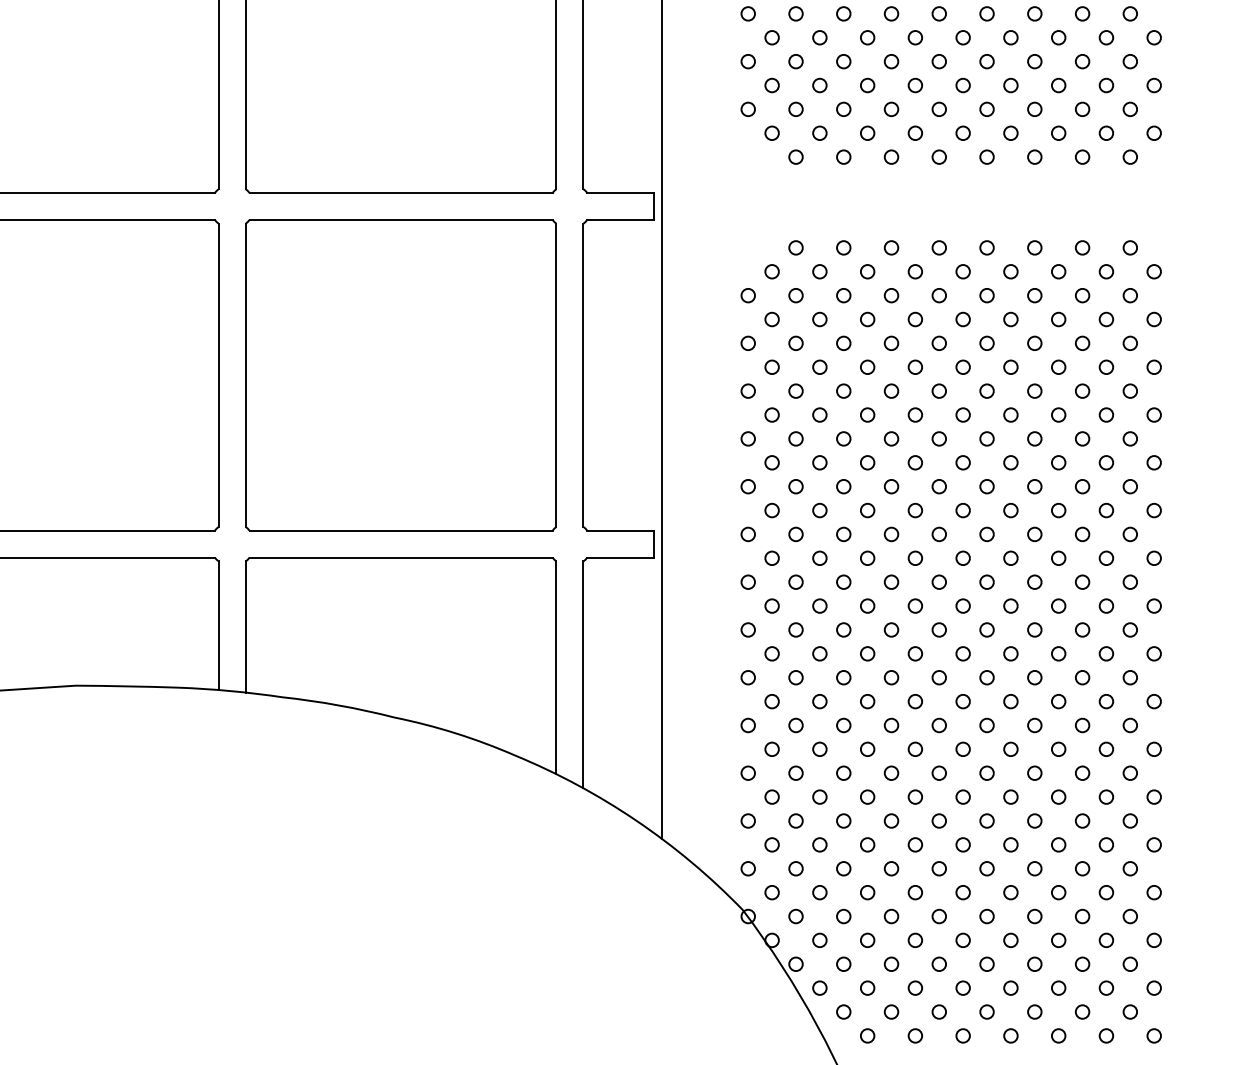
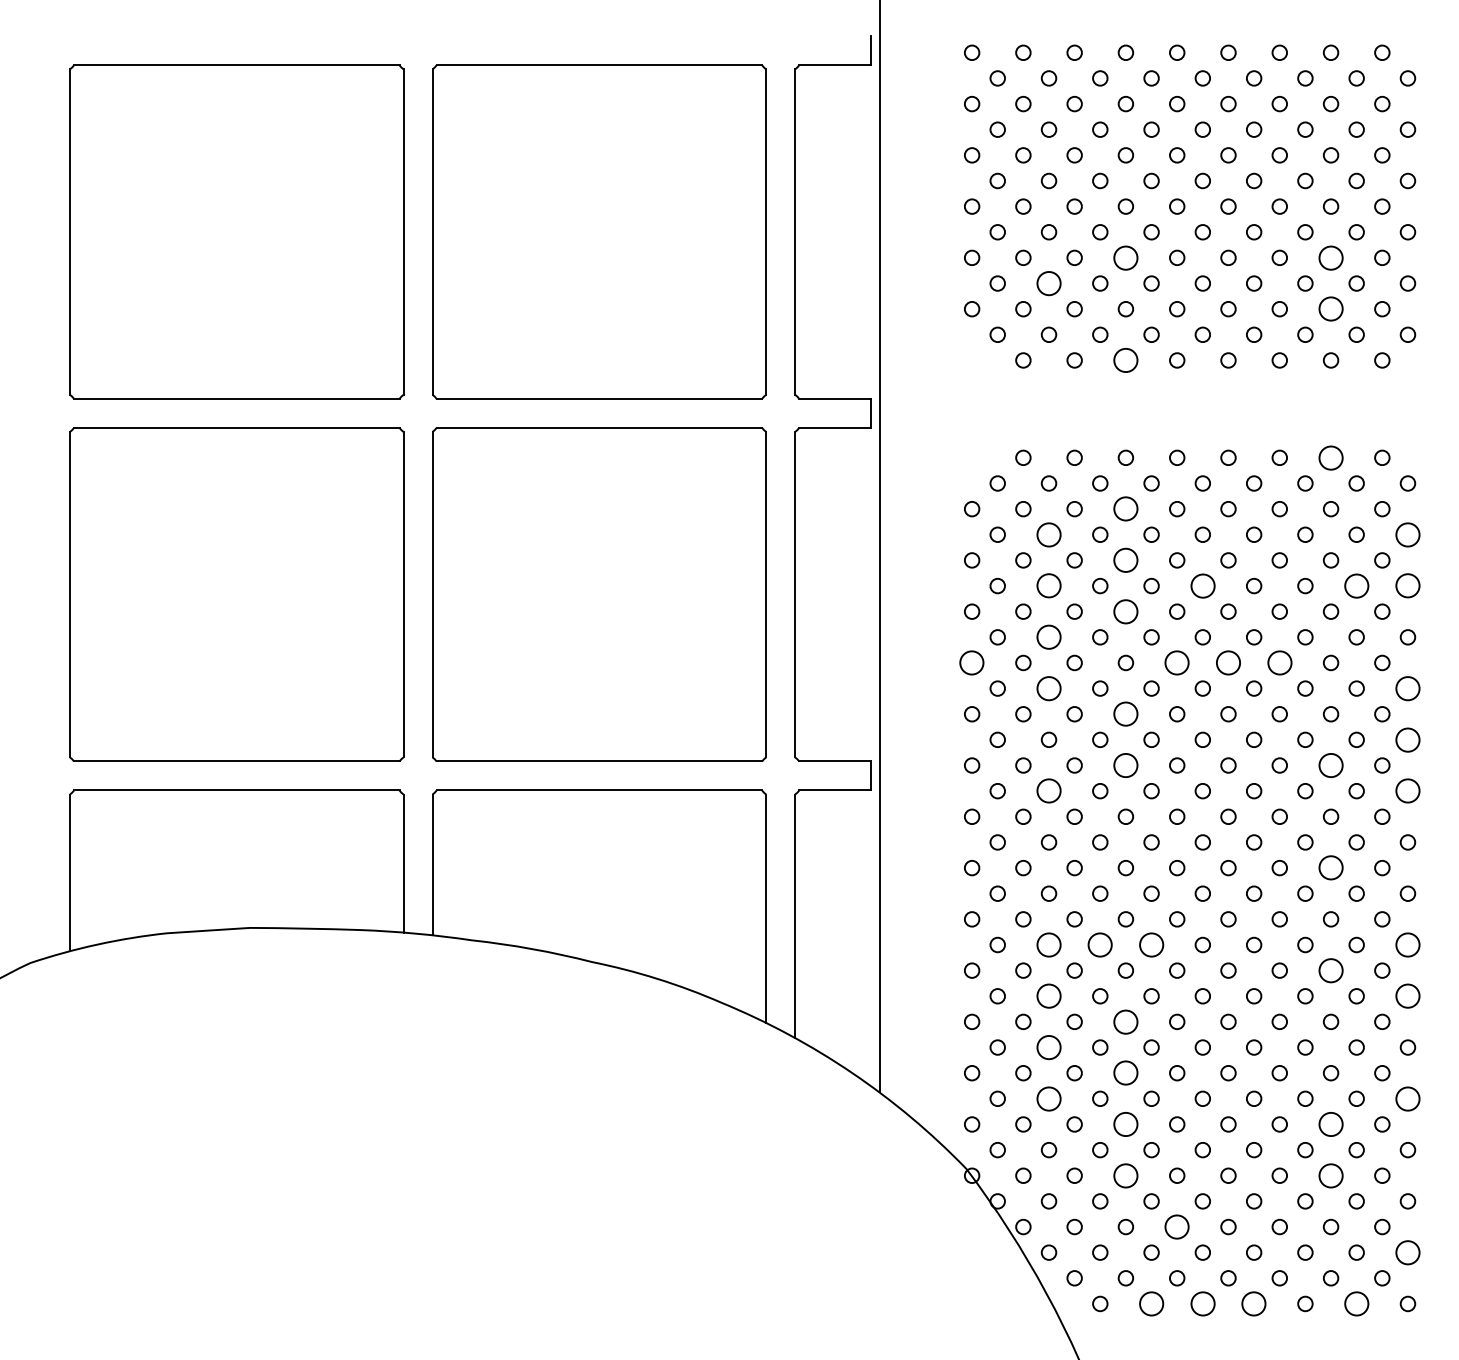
circle: (891, 61) -> (1125, 257), size x1.6
circle: (1082, 61) -> (1330, 257), size x1.6
circle: (819, 85) -> (1048, 283), size x1.6
circle: (1082, 109) -> (1330, 309), size x1.6
circle: (891, 157) -> (1125, 360), size x1.6
circle: (1082, 247) -> (1330, 457), size x1.6
circle: (891, 295) -> (1125, 509), size x1.6
circle: (819, 319) -> (1048, 534), size x1.6
circle: (1153, 319) -> (1407, 534), size x1.6
circle: (891, 343) -> (1125, 560), size x1.6
circle: (962, 366) -> (1202, 585), size x1.6
circle: (1106, 366) -> (1356, 585), size x1.6
circle: (819, 367) -> (1048, 586), size x1.6
circle: (1153, 367) -> (1407, 586), size x1.6
circle: (891, 390) -> (1125, 611), size x1.6
circle: (819, 415) -> (1048, 637), size x1.6
circle: (748, 438) -> (972, 662), size x1.6
circle: (939, 438) -> (1177, 662), size x1.6
circle: (987, 438) -> (1228, 662), size x1.6
circle: (1034, 438) -> (1279, 662), size x1.6
circle: (819, 462) -> (1048, 688), size x1.6
circle: (1153, 462) -> (1407, 688), size x1.6
circle: (891, 486) -> (1125, 714), size x1.6
circle: (1153, 510) -> (1407, 739), size x1.6
circle: (891, 534) -> (1125, 765), size x1.6
circle: (1082, 534) -> (1330, 765), size x1.6
circle: (819, 558) -> (1048, 791), size x1.6
circle: (1153, 558) -> (1407, 791), size x1.6
circle: (1082, 630) -> (1330, 868), size x1.6
circle: (819, 701) -> (1048, 944), size x1.6
circle: (867, 701) -> (1100, 944), size x1.6
circle: (915, 701) -> (1151, 944), size x1.6
circle: (1153, 701) -> (1407, 944), size x1.6
circle: (1082, 725) -> (1330, 970), size x1.6
circle: (819, 749) -> (1048, 996), size x1.6
circle: (1153, 749) -> (1407, 996), size x1.6
circle: (891, 772) -> (1125, 1021), size x1.6
circle: (819, 797) -> (1048, 1047), size x1.6
circle: (891, 821) -> (1125, 1073), size x1.6
circle: (819, 844) -> (1048, 1098), size x1.6
circle: (1153, 844) -> (1407, 1098), size x1.6
circle: (891, 868) -> (1125, 1124), size x1.6
circle: (1082, 868) -> (1330, 1124), size x1.6
circle: (891, 916) -> (1125, 1175), size x1.6
circle: (1082, 916) -> (1330, 1175), size x1.6
circle: (939, 963) -> (1177, 1226), size x1.6
circle: (1153, 988) -> (1407, 1252), size x1.6
circle: (915, 1035) -> (1151, 1303), size x1.6
circle: (962, 1035) -> (1202, 1303), size x1.6
circle: (1011, 1035) -> (1254, 1303), size x1.6
circle: (1106, 1035) -> (1356, 1303), size x1.6

